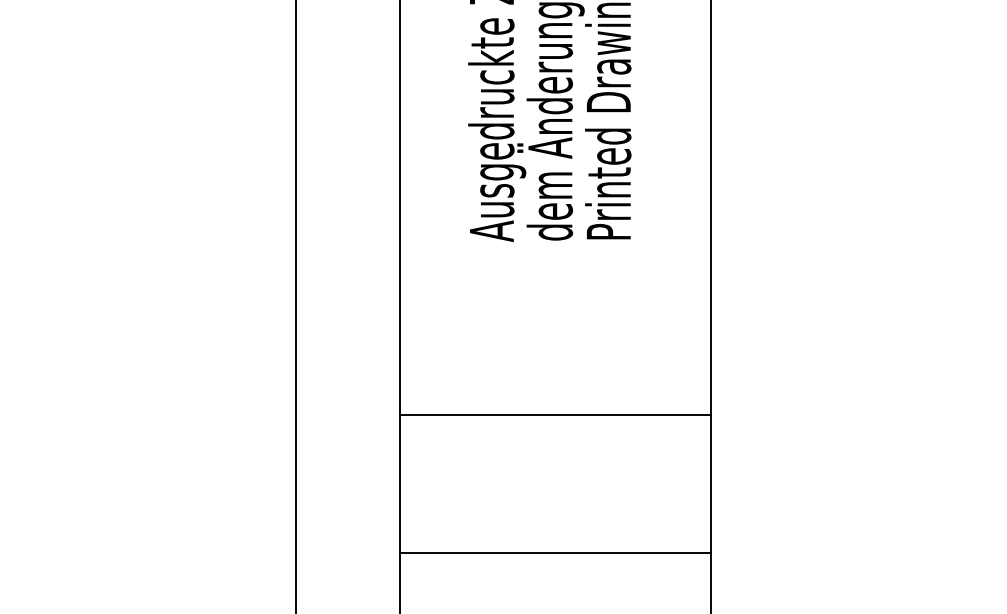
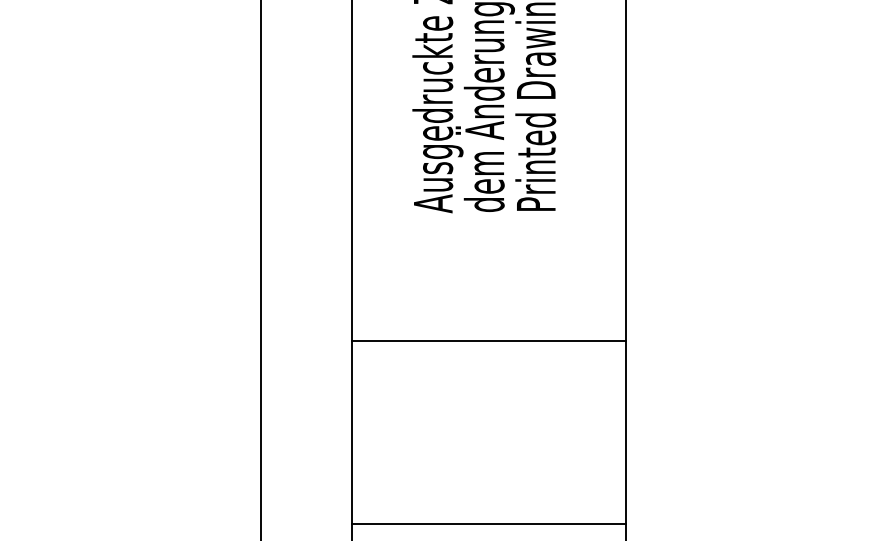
line: (554, 414) -> (488, 341), moved
line: (554, 552) -> (488, 523), moved

